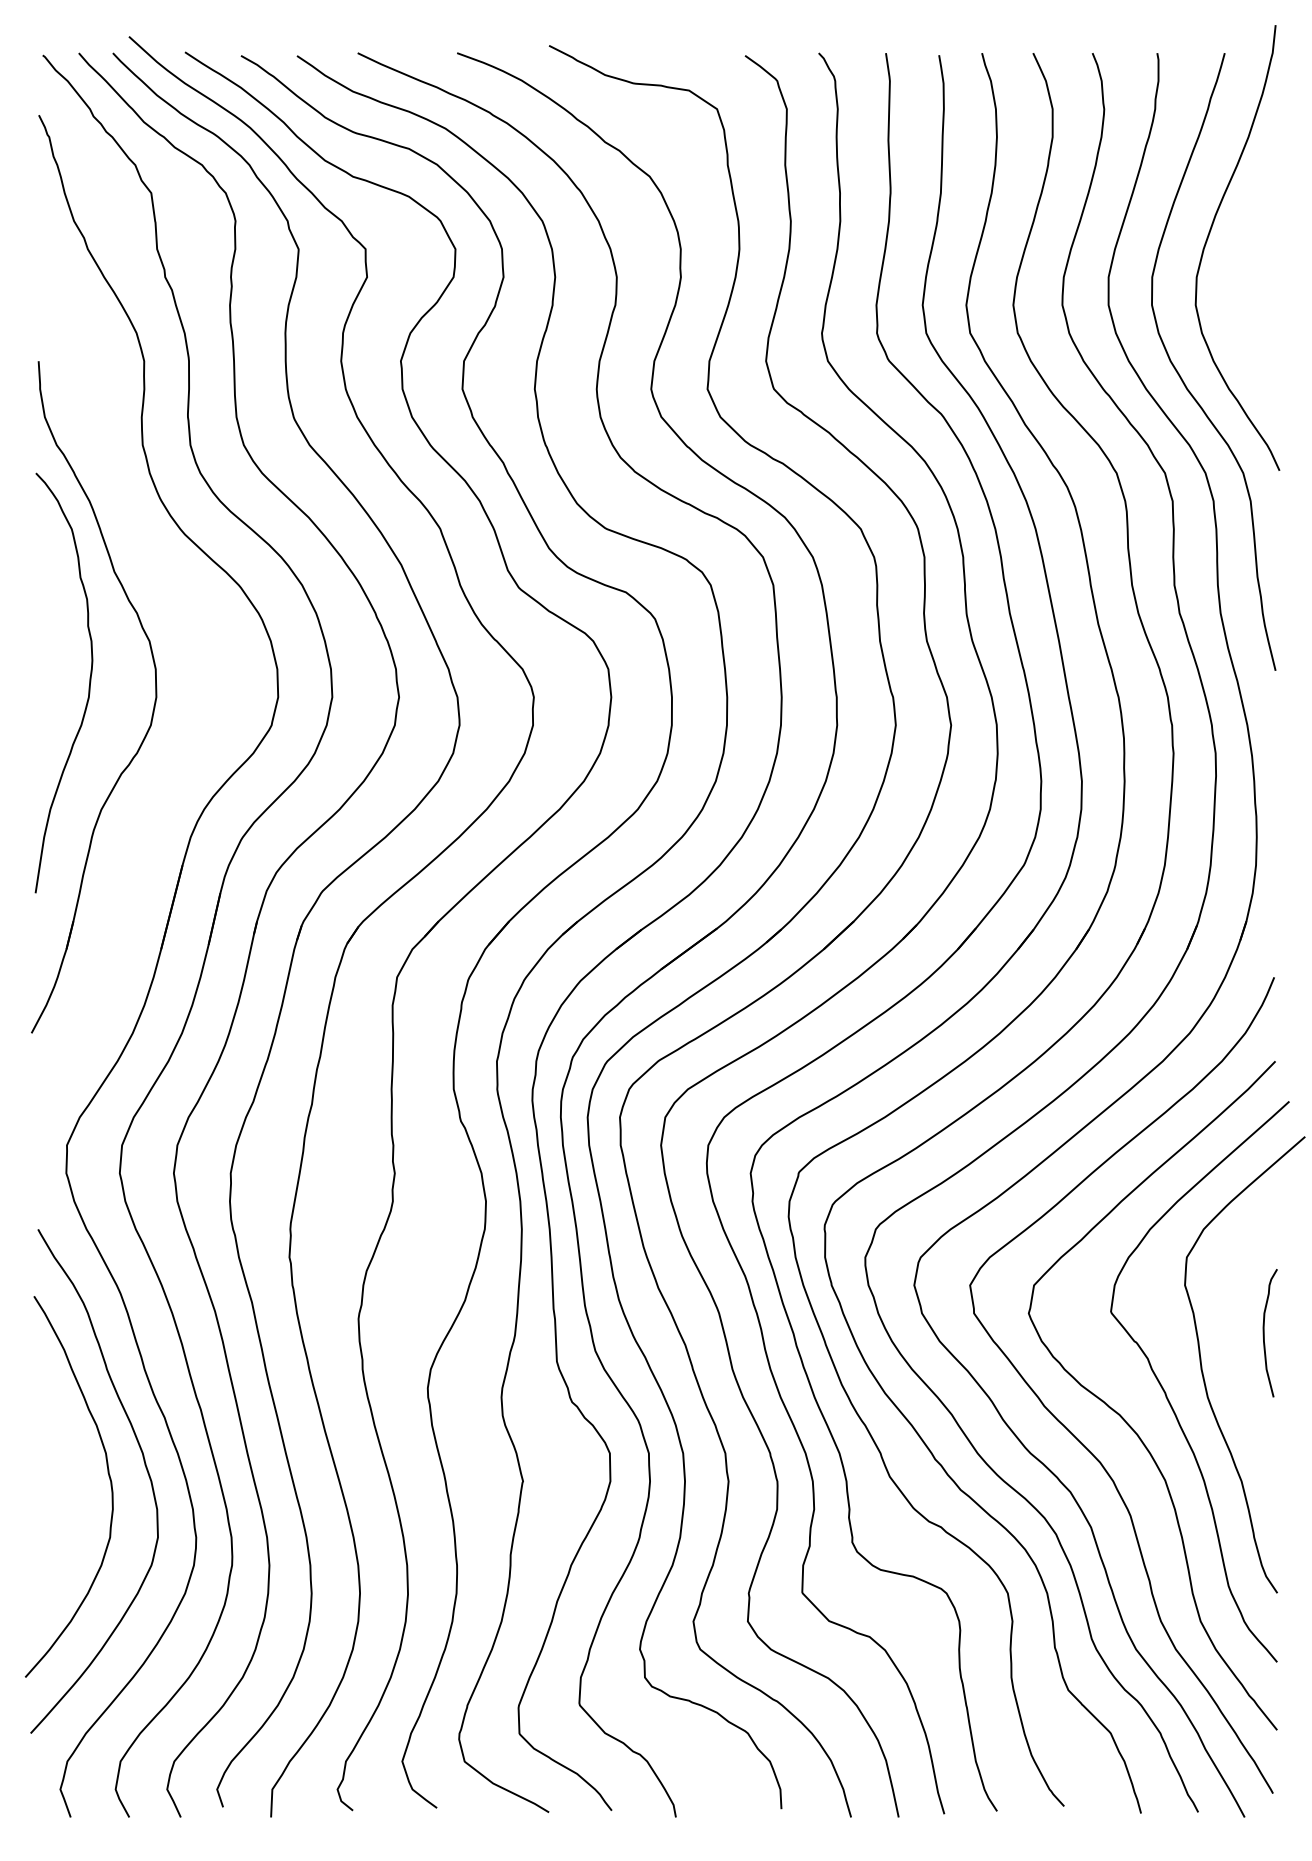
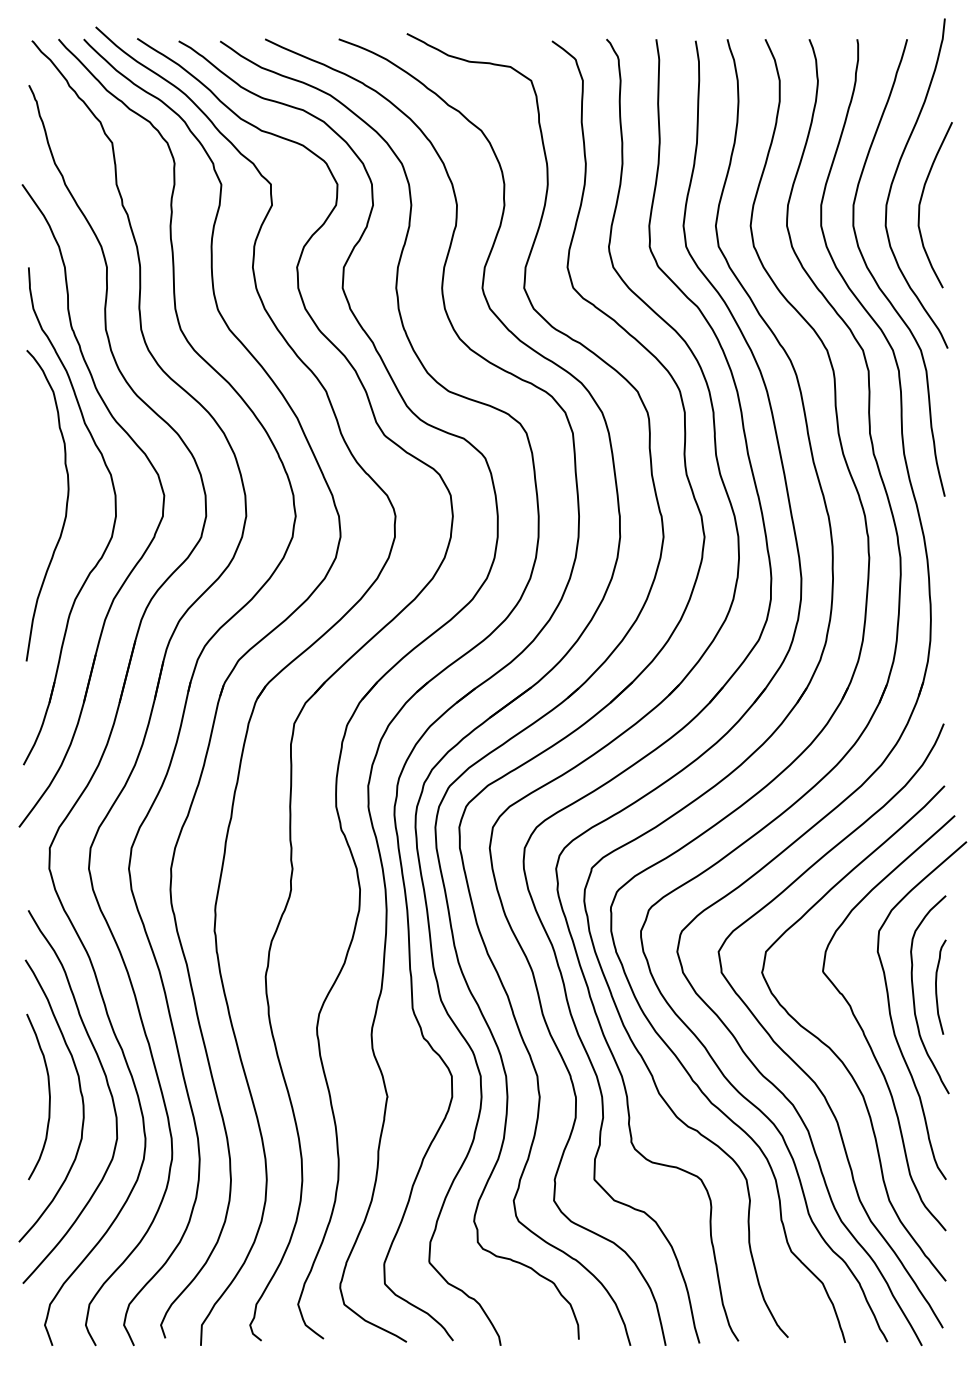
curve: (1244, 272) -> (921, 201), added
part: (208, 719) -> (154, 532), added
curve: (1234, 1343) -> (914, 994), added
curve: (65, 1478) -> (48, 1094), added

